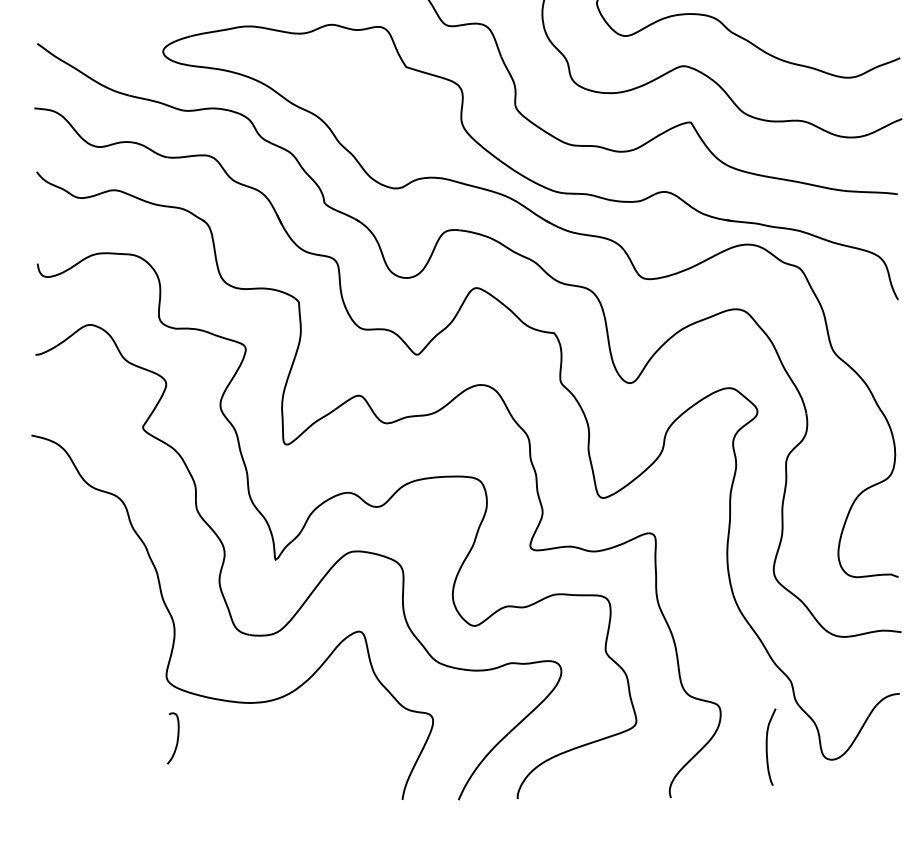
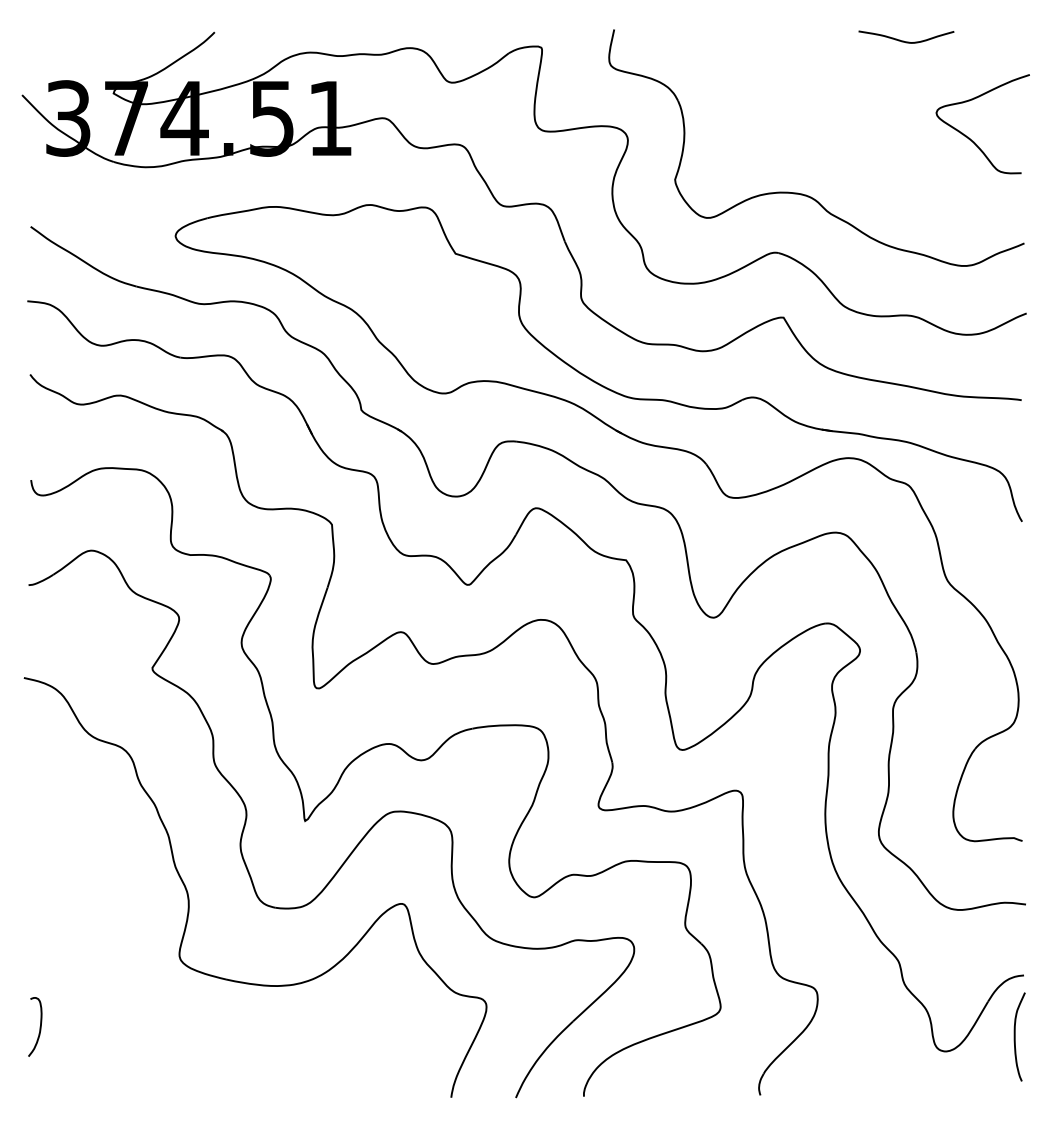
curve: (176, 738) -> (39, 1026), moved
curve: (767, 746) -> (1015, 1036), moved

